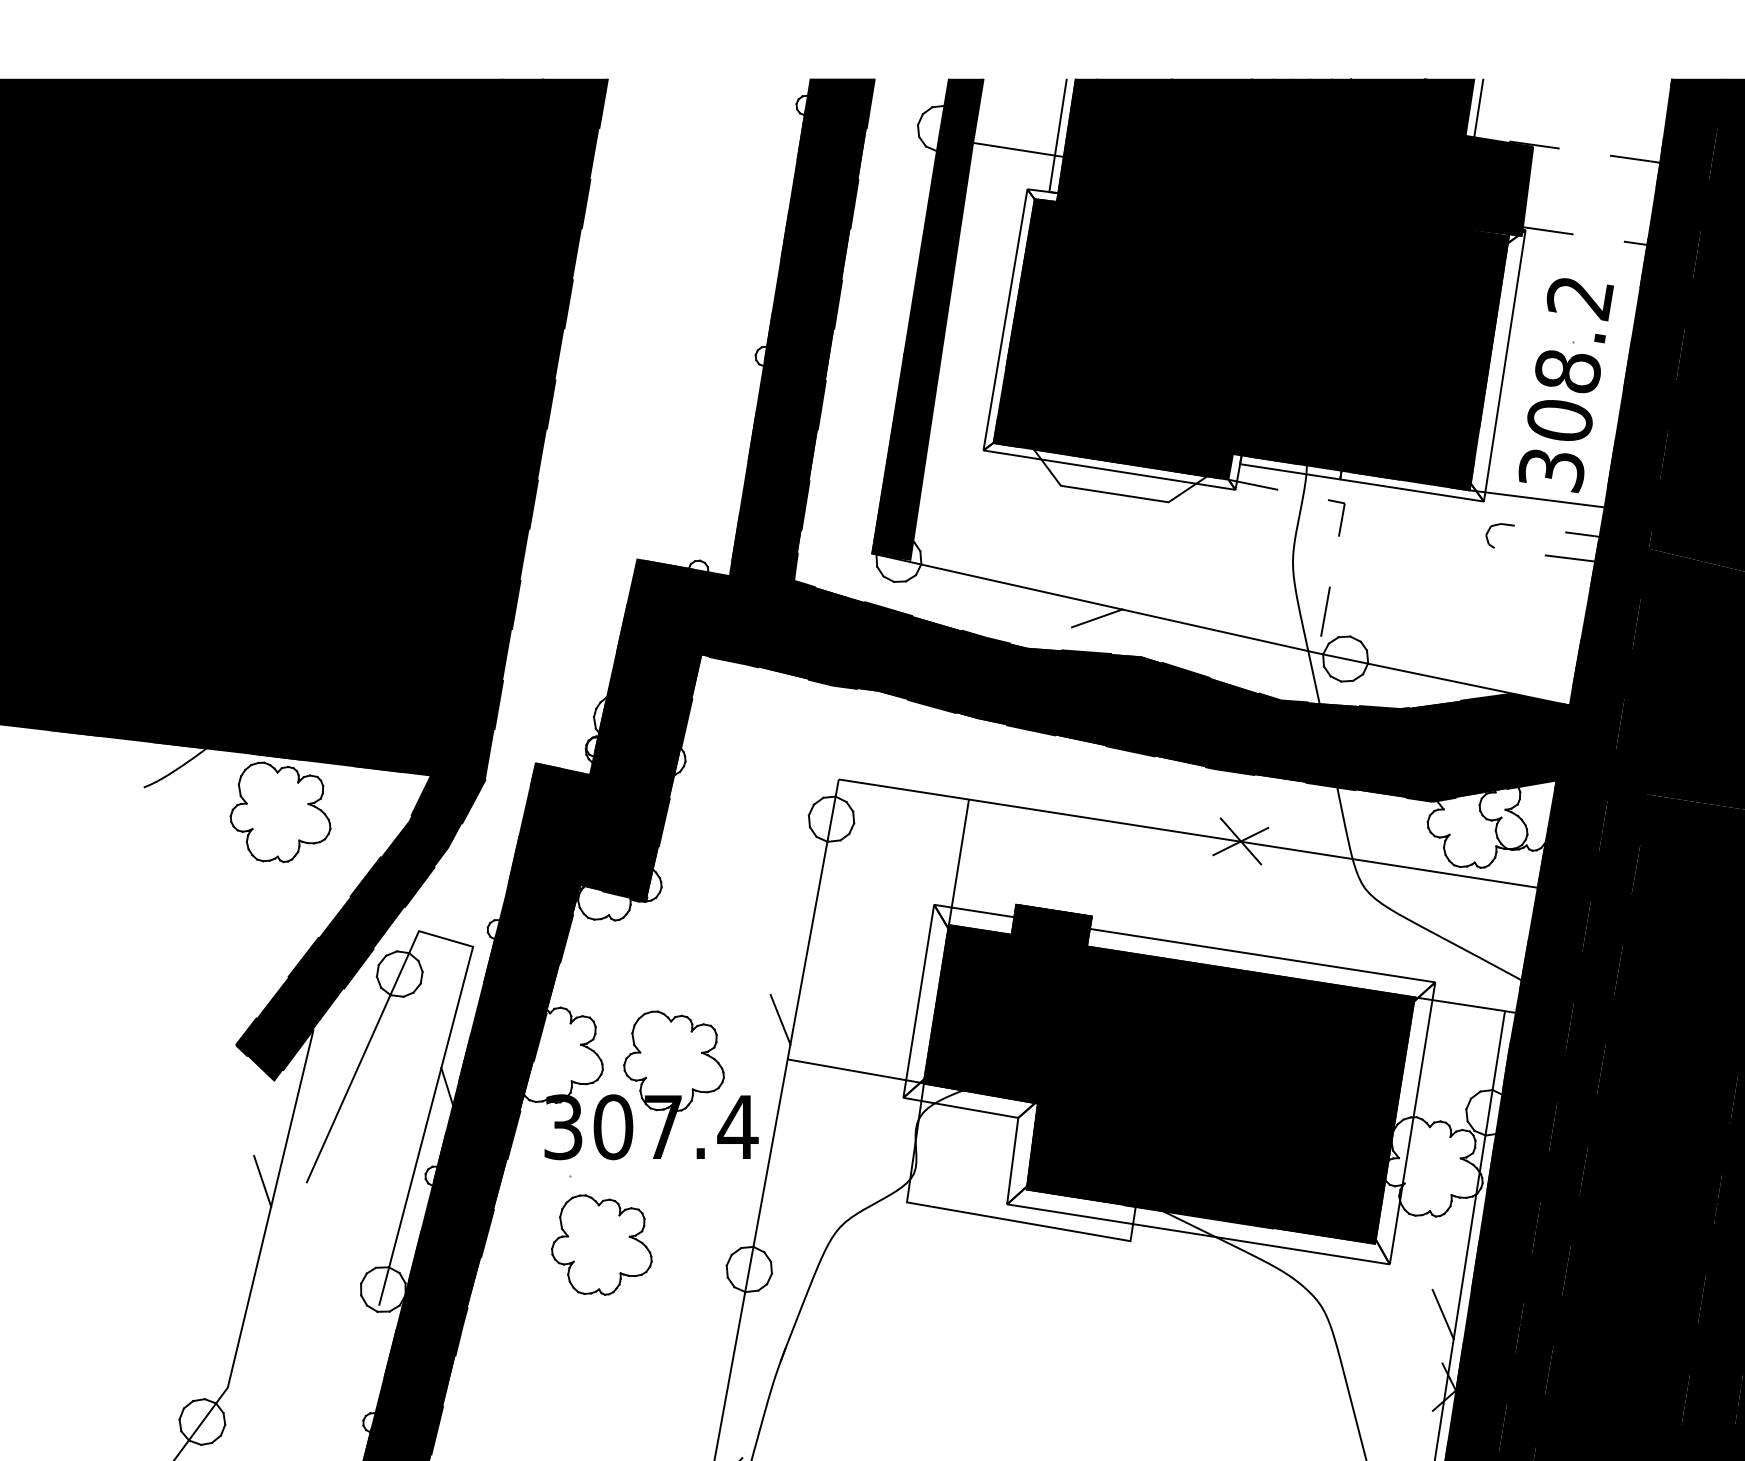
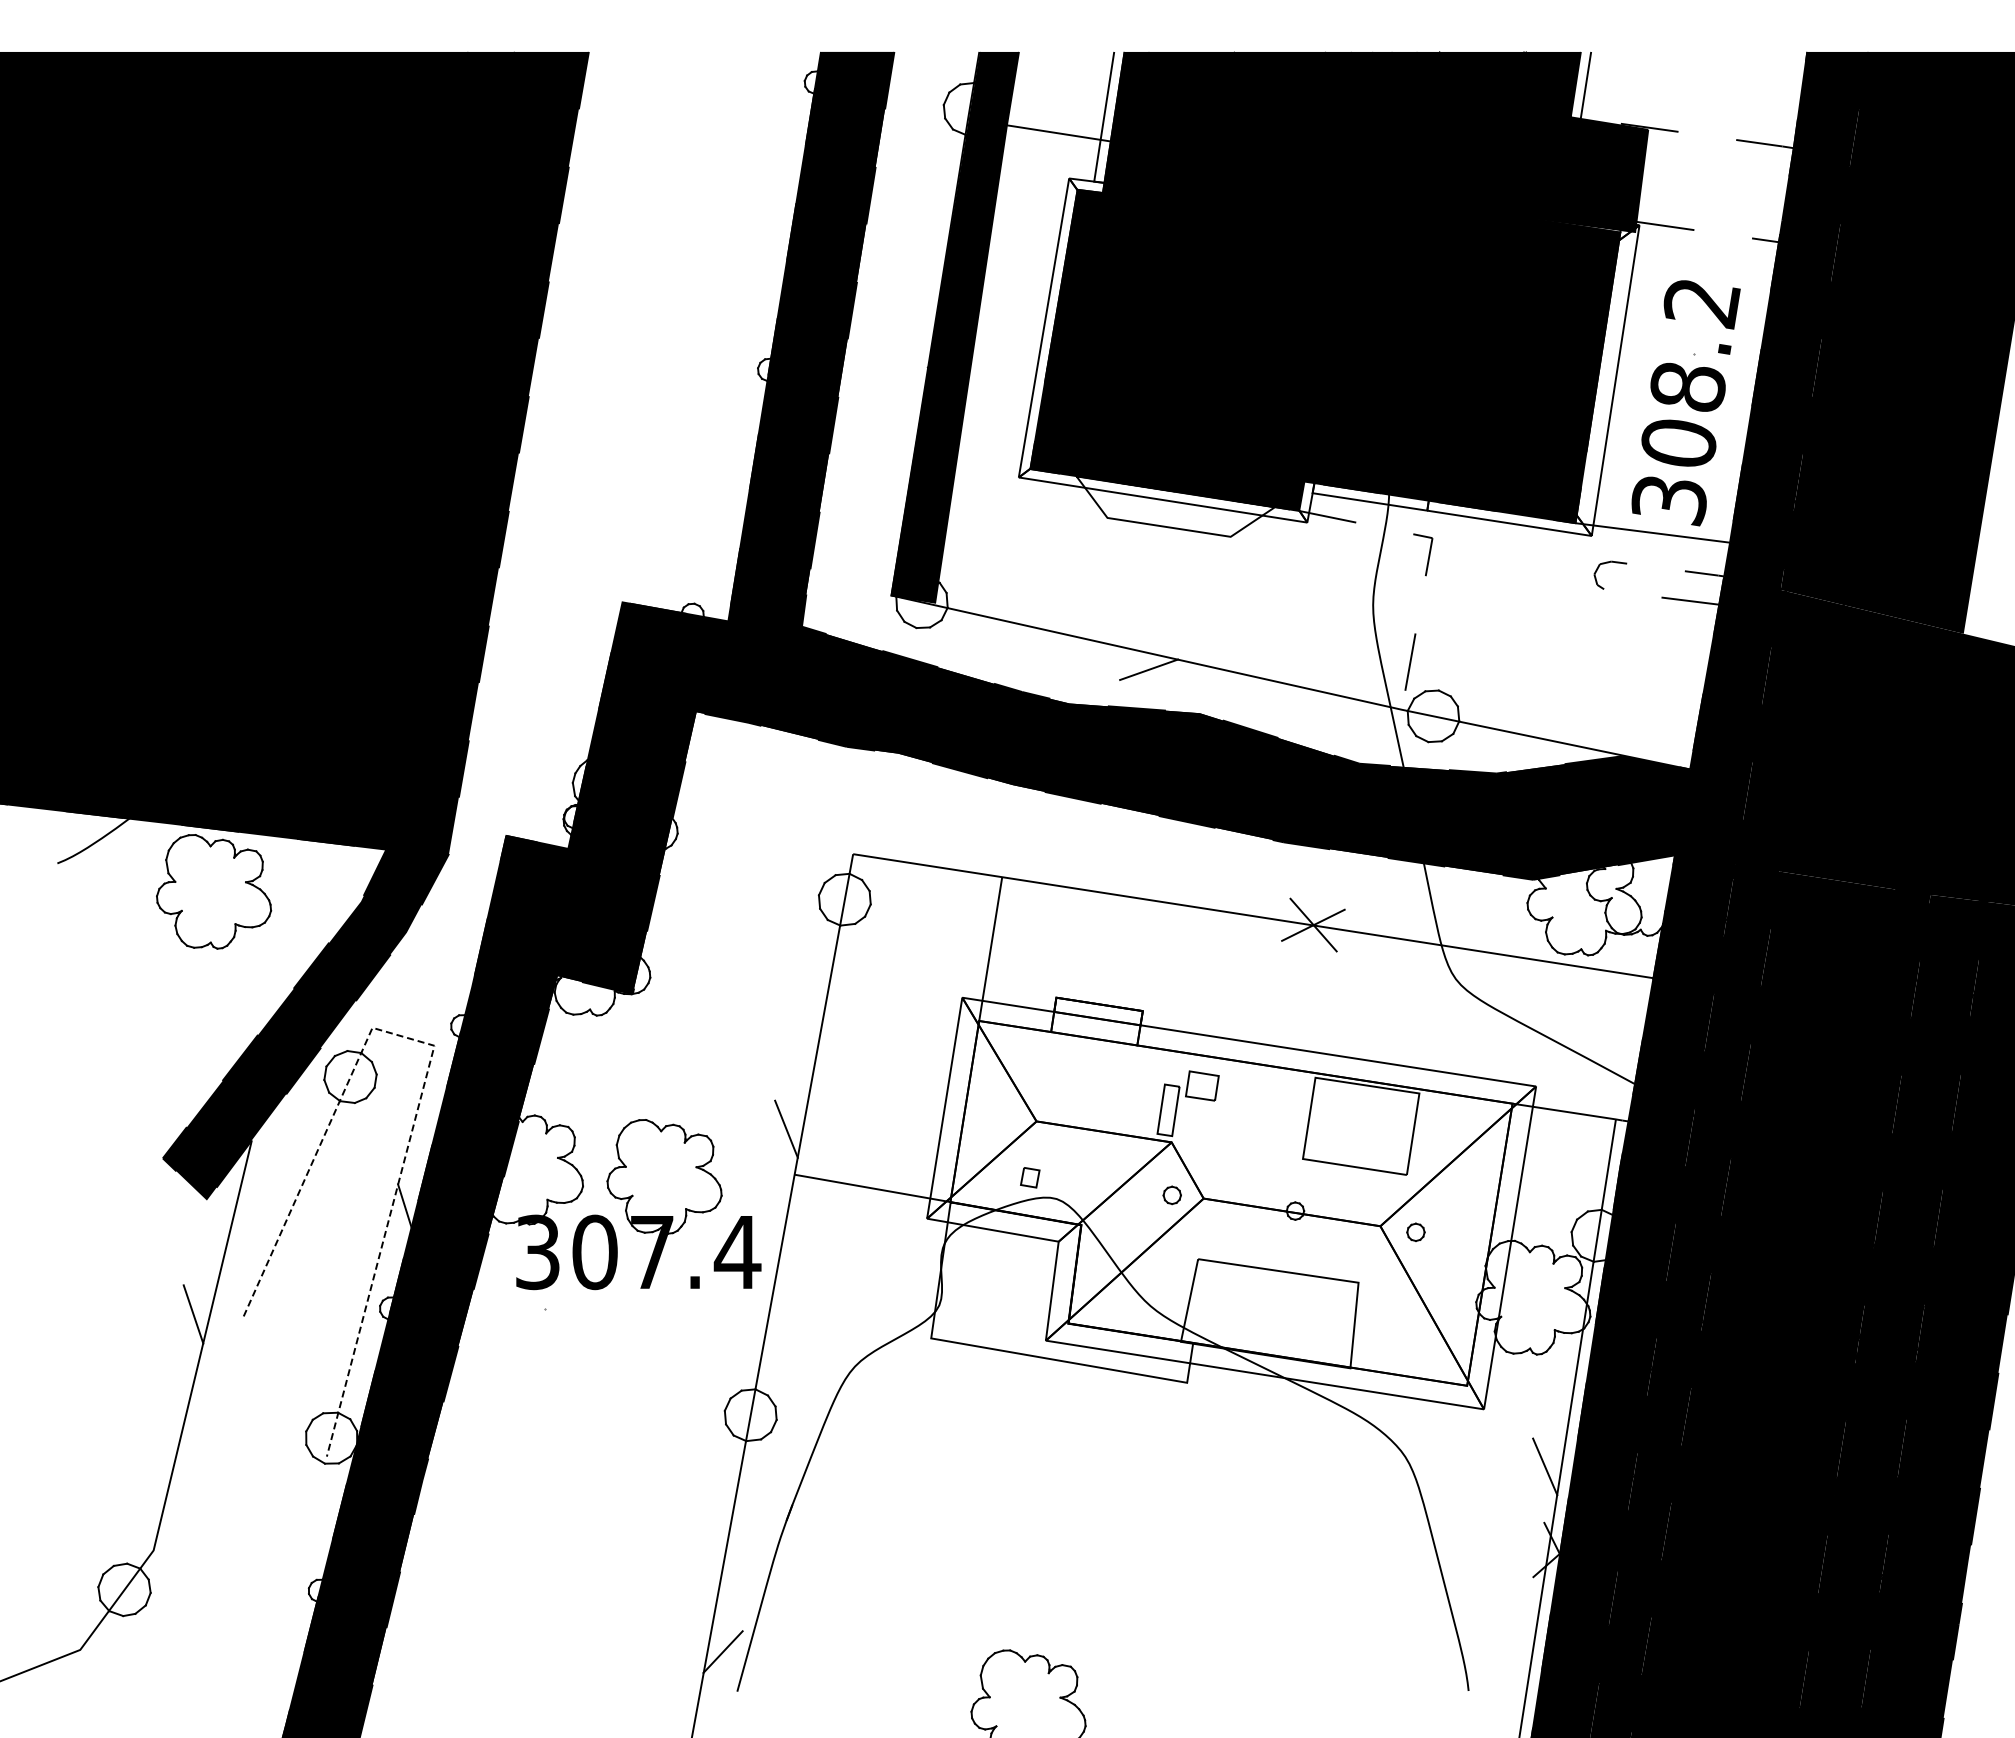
line: (468, 964) -> (429, 1066), solid -> dashed
fill: (1169, 1074) -> (1231, 1191), removed
part: (601, 1245) -> (581, 1387), removed

